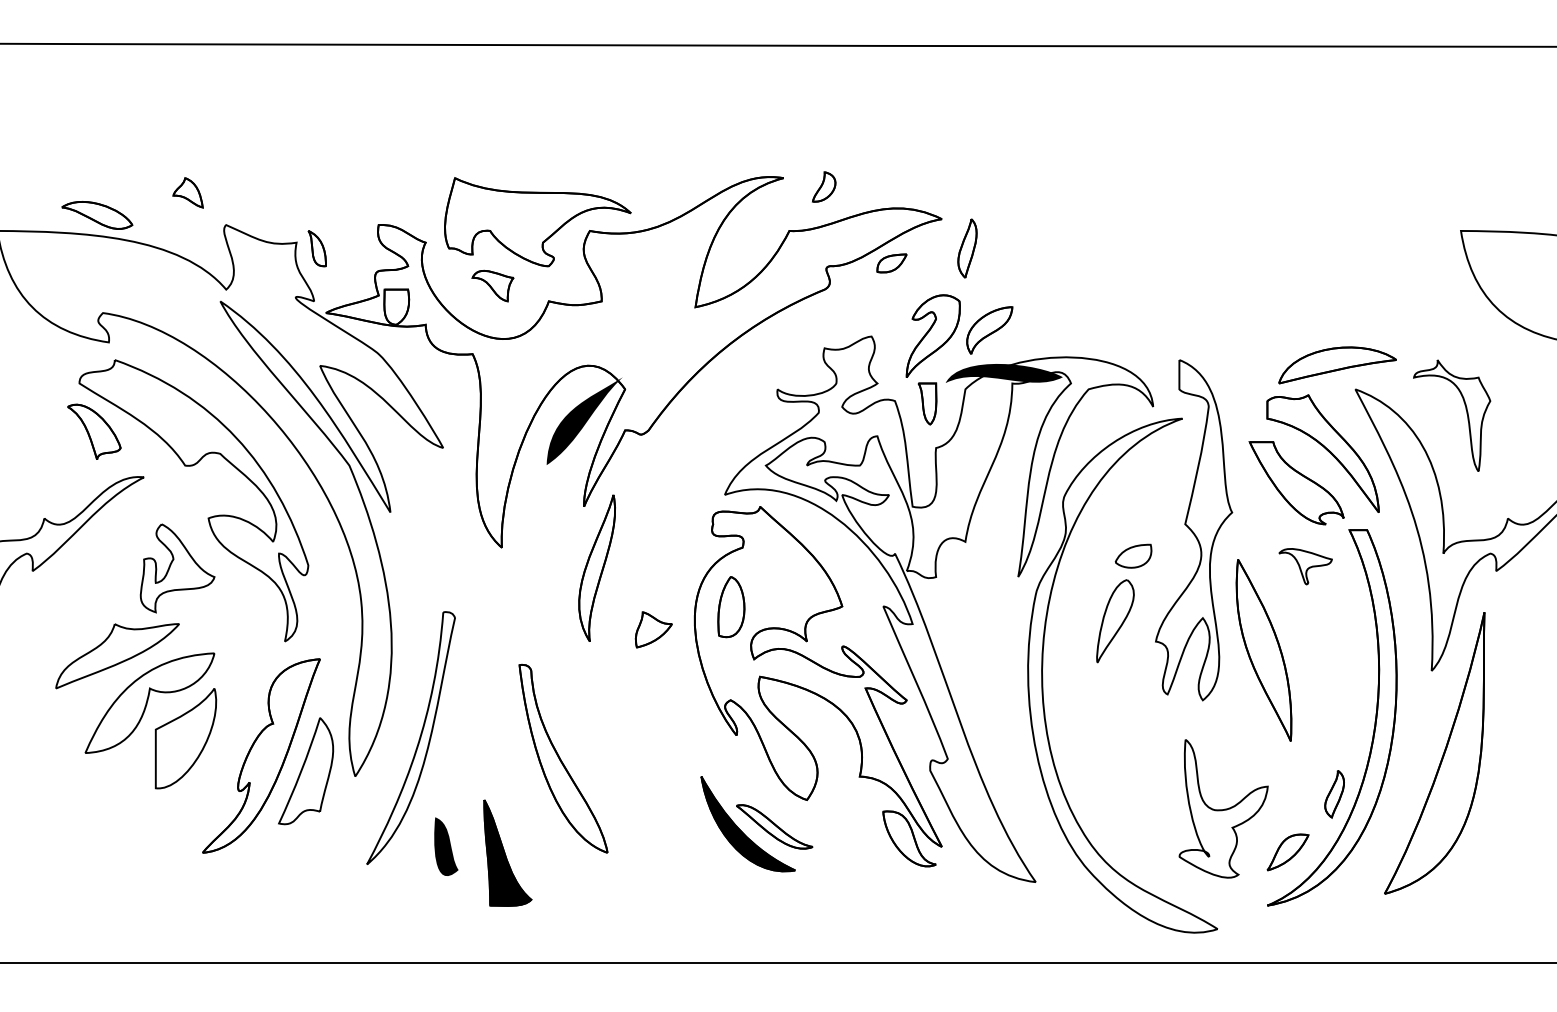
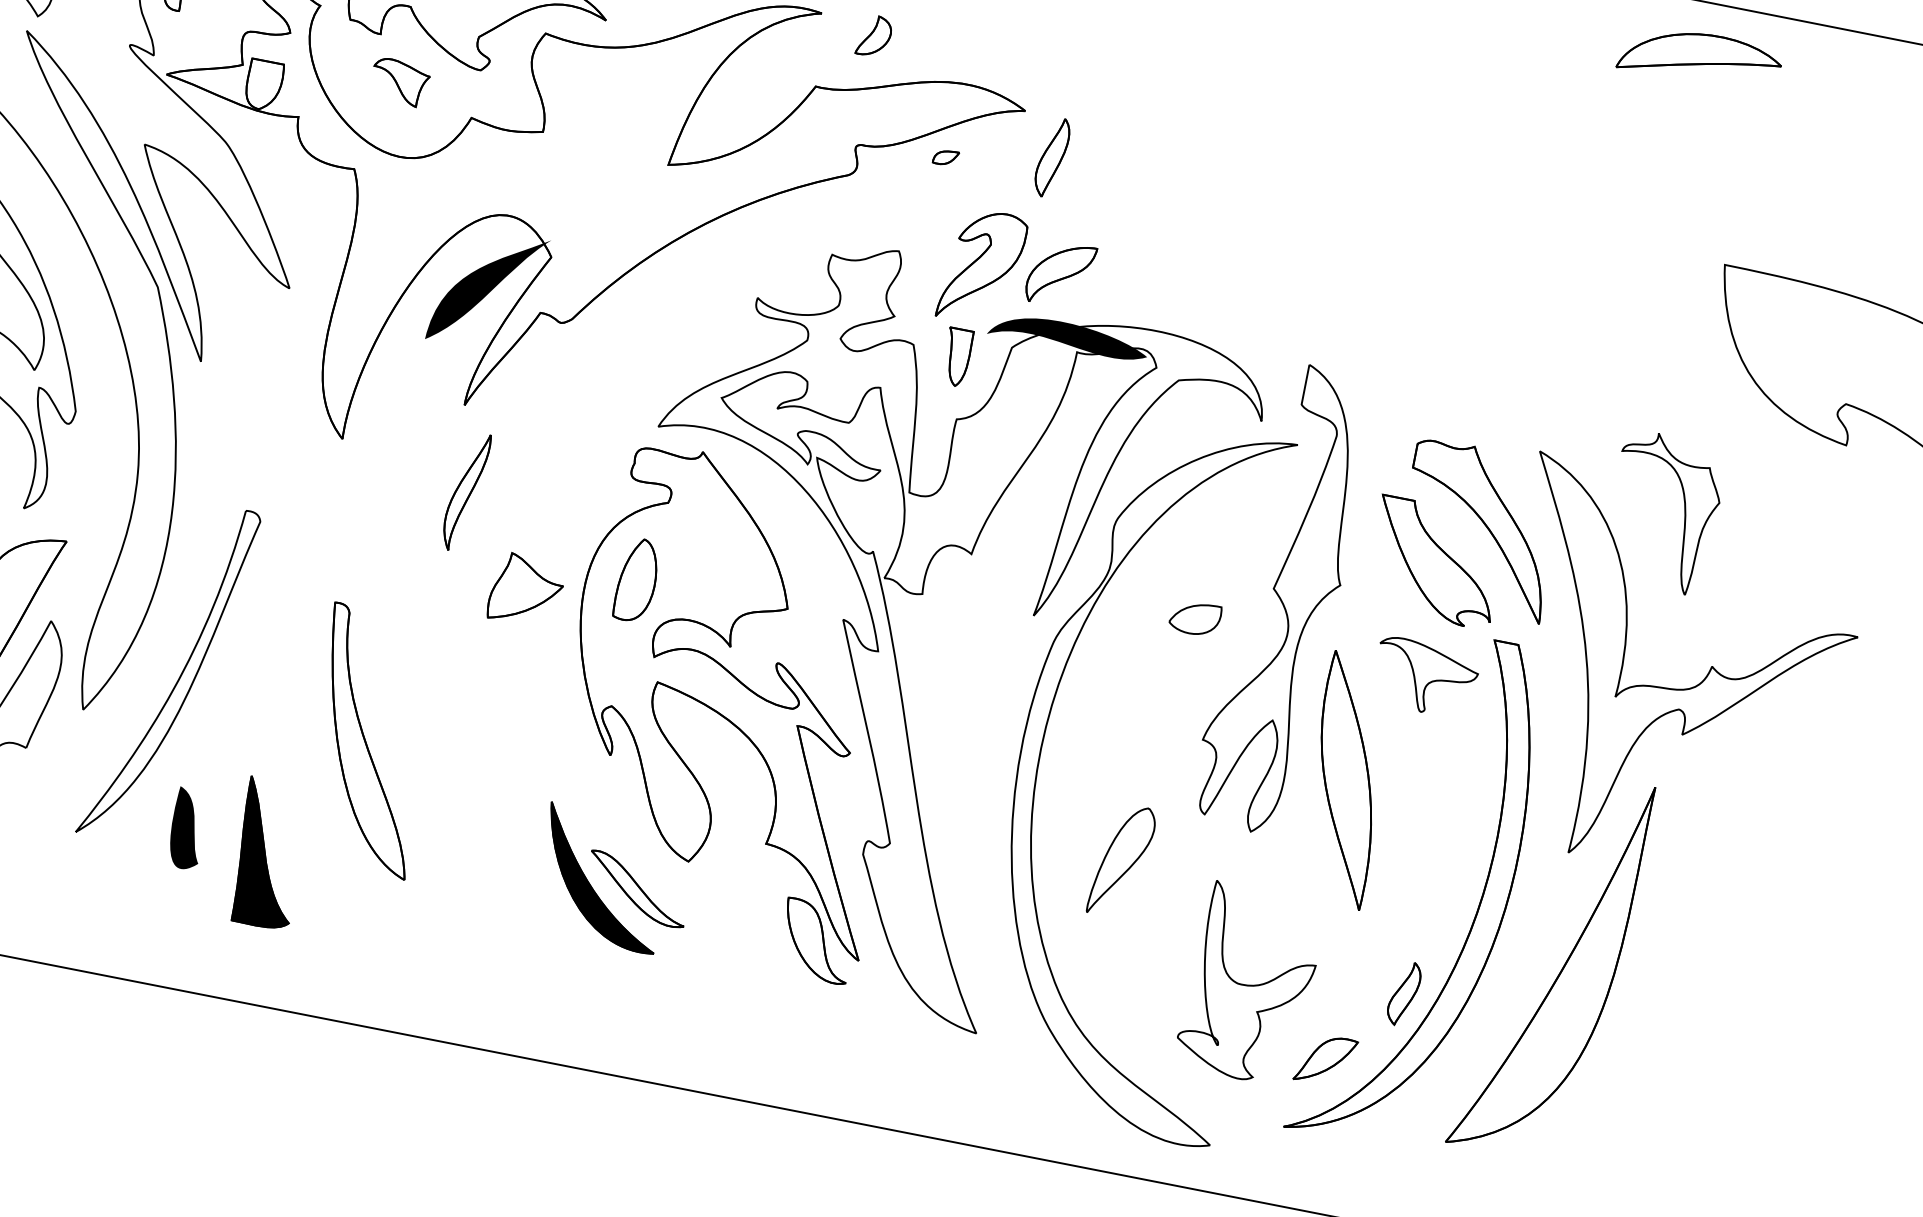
part: (891, 263) -> (945, 157), size x0.6
part: (1337, 365) -> (1700, 58), moved
part: (1305, 566) -> (1425, 677), size x1.4
part: (596, 567) -> (465, 490), size x0.6
part: (1115, 621) -> (1122, 861), moved
part: (653, 629) -> (525, 589), size x1.4

